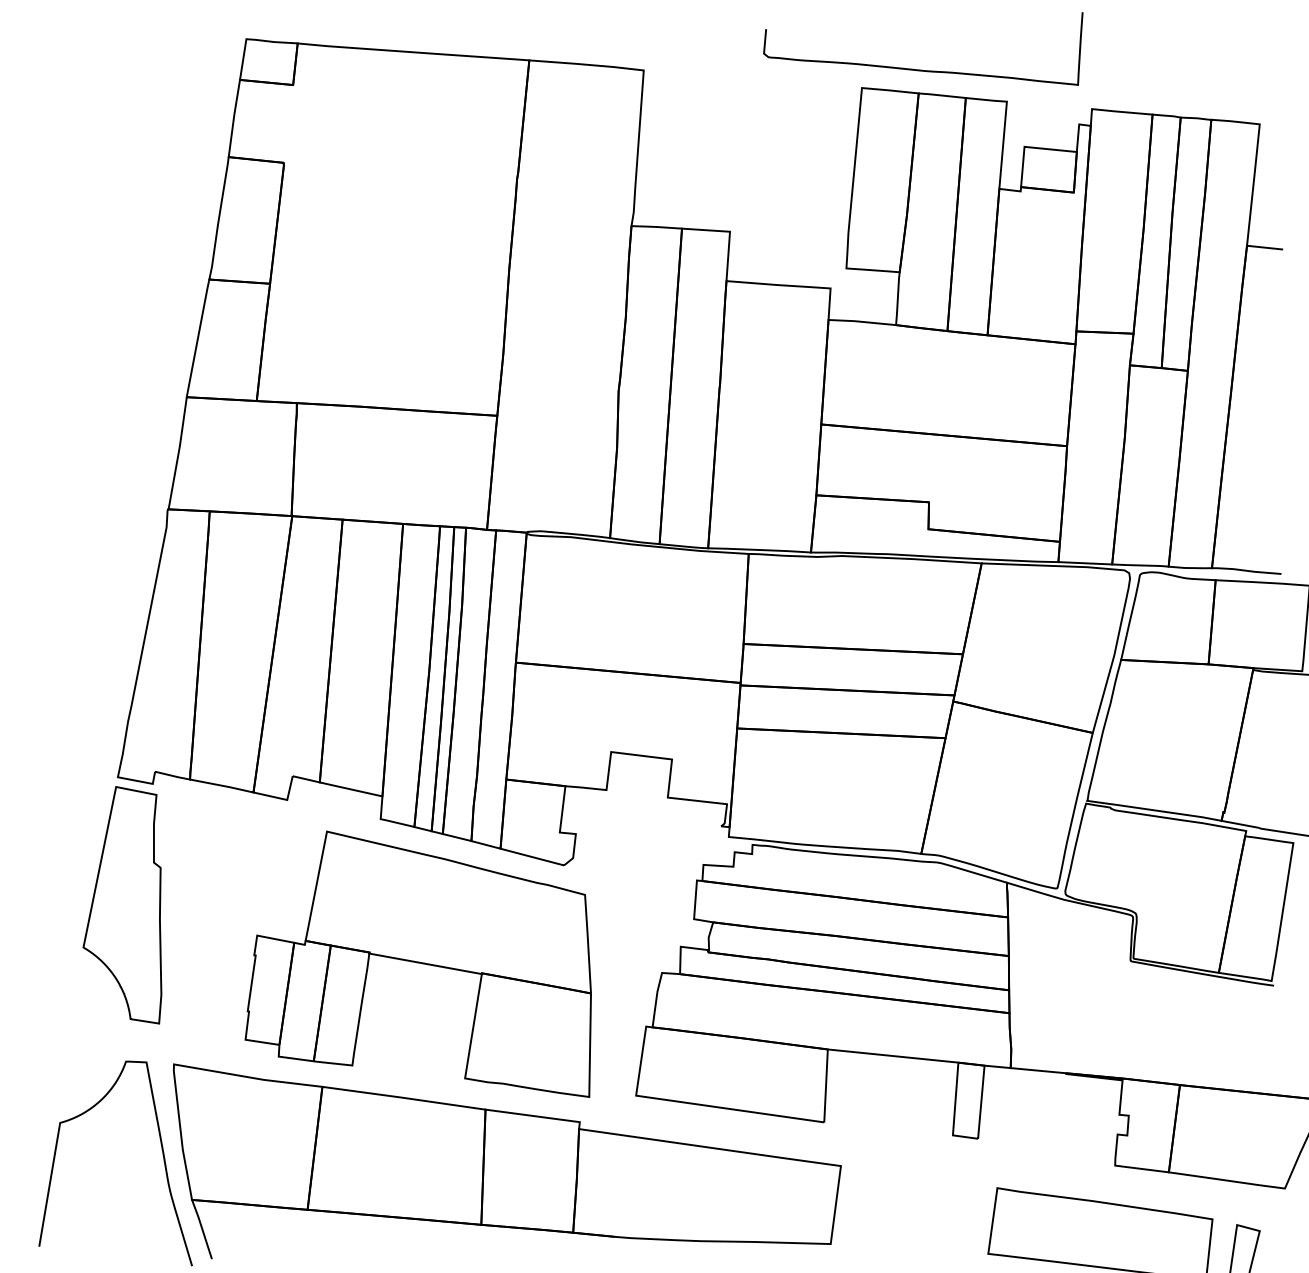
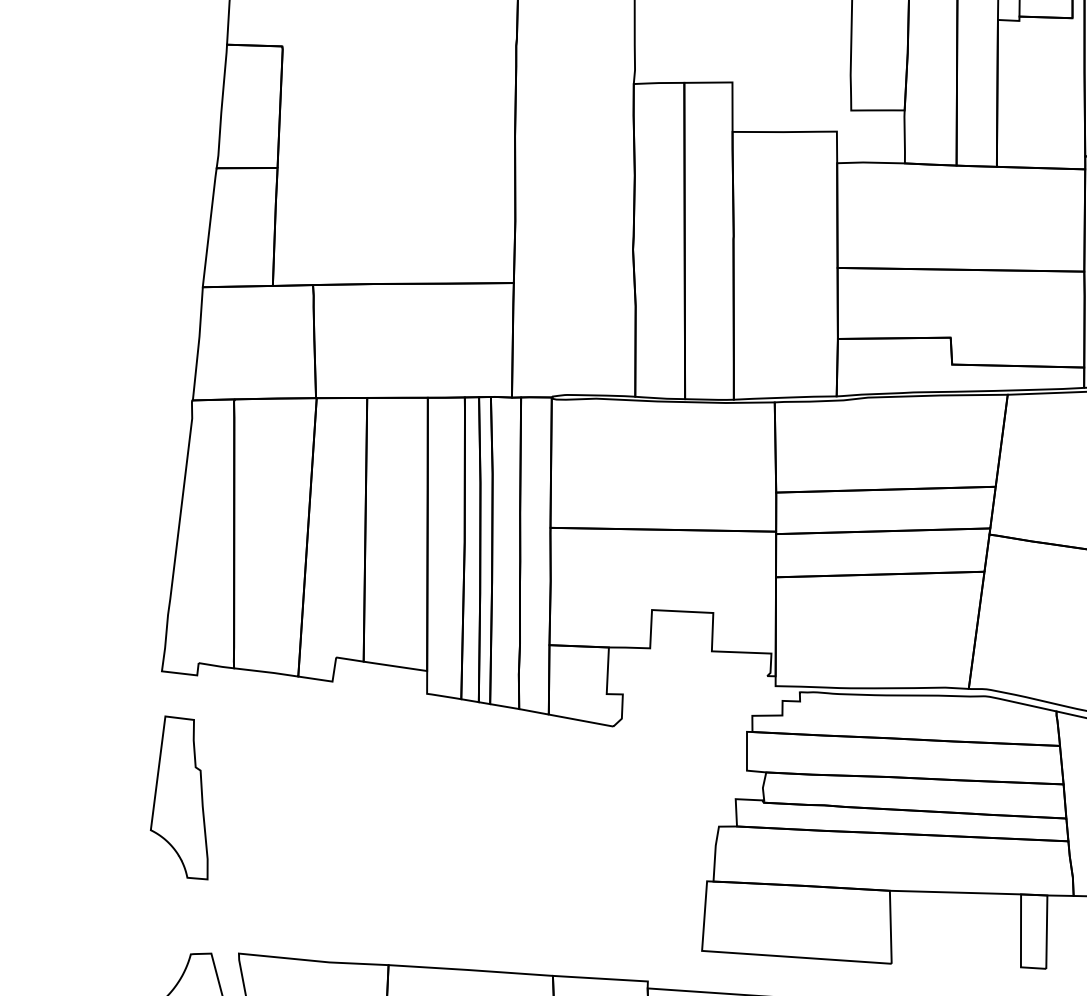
part: (122, 905) -> (175, 798), size x0.7
part: (417, 963) -> (474, 835), removed

